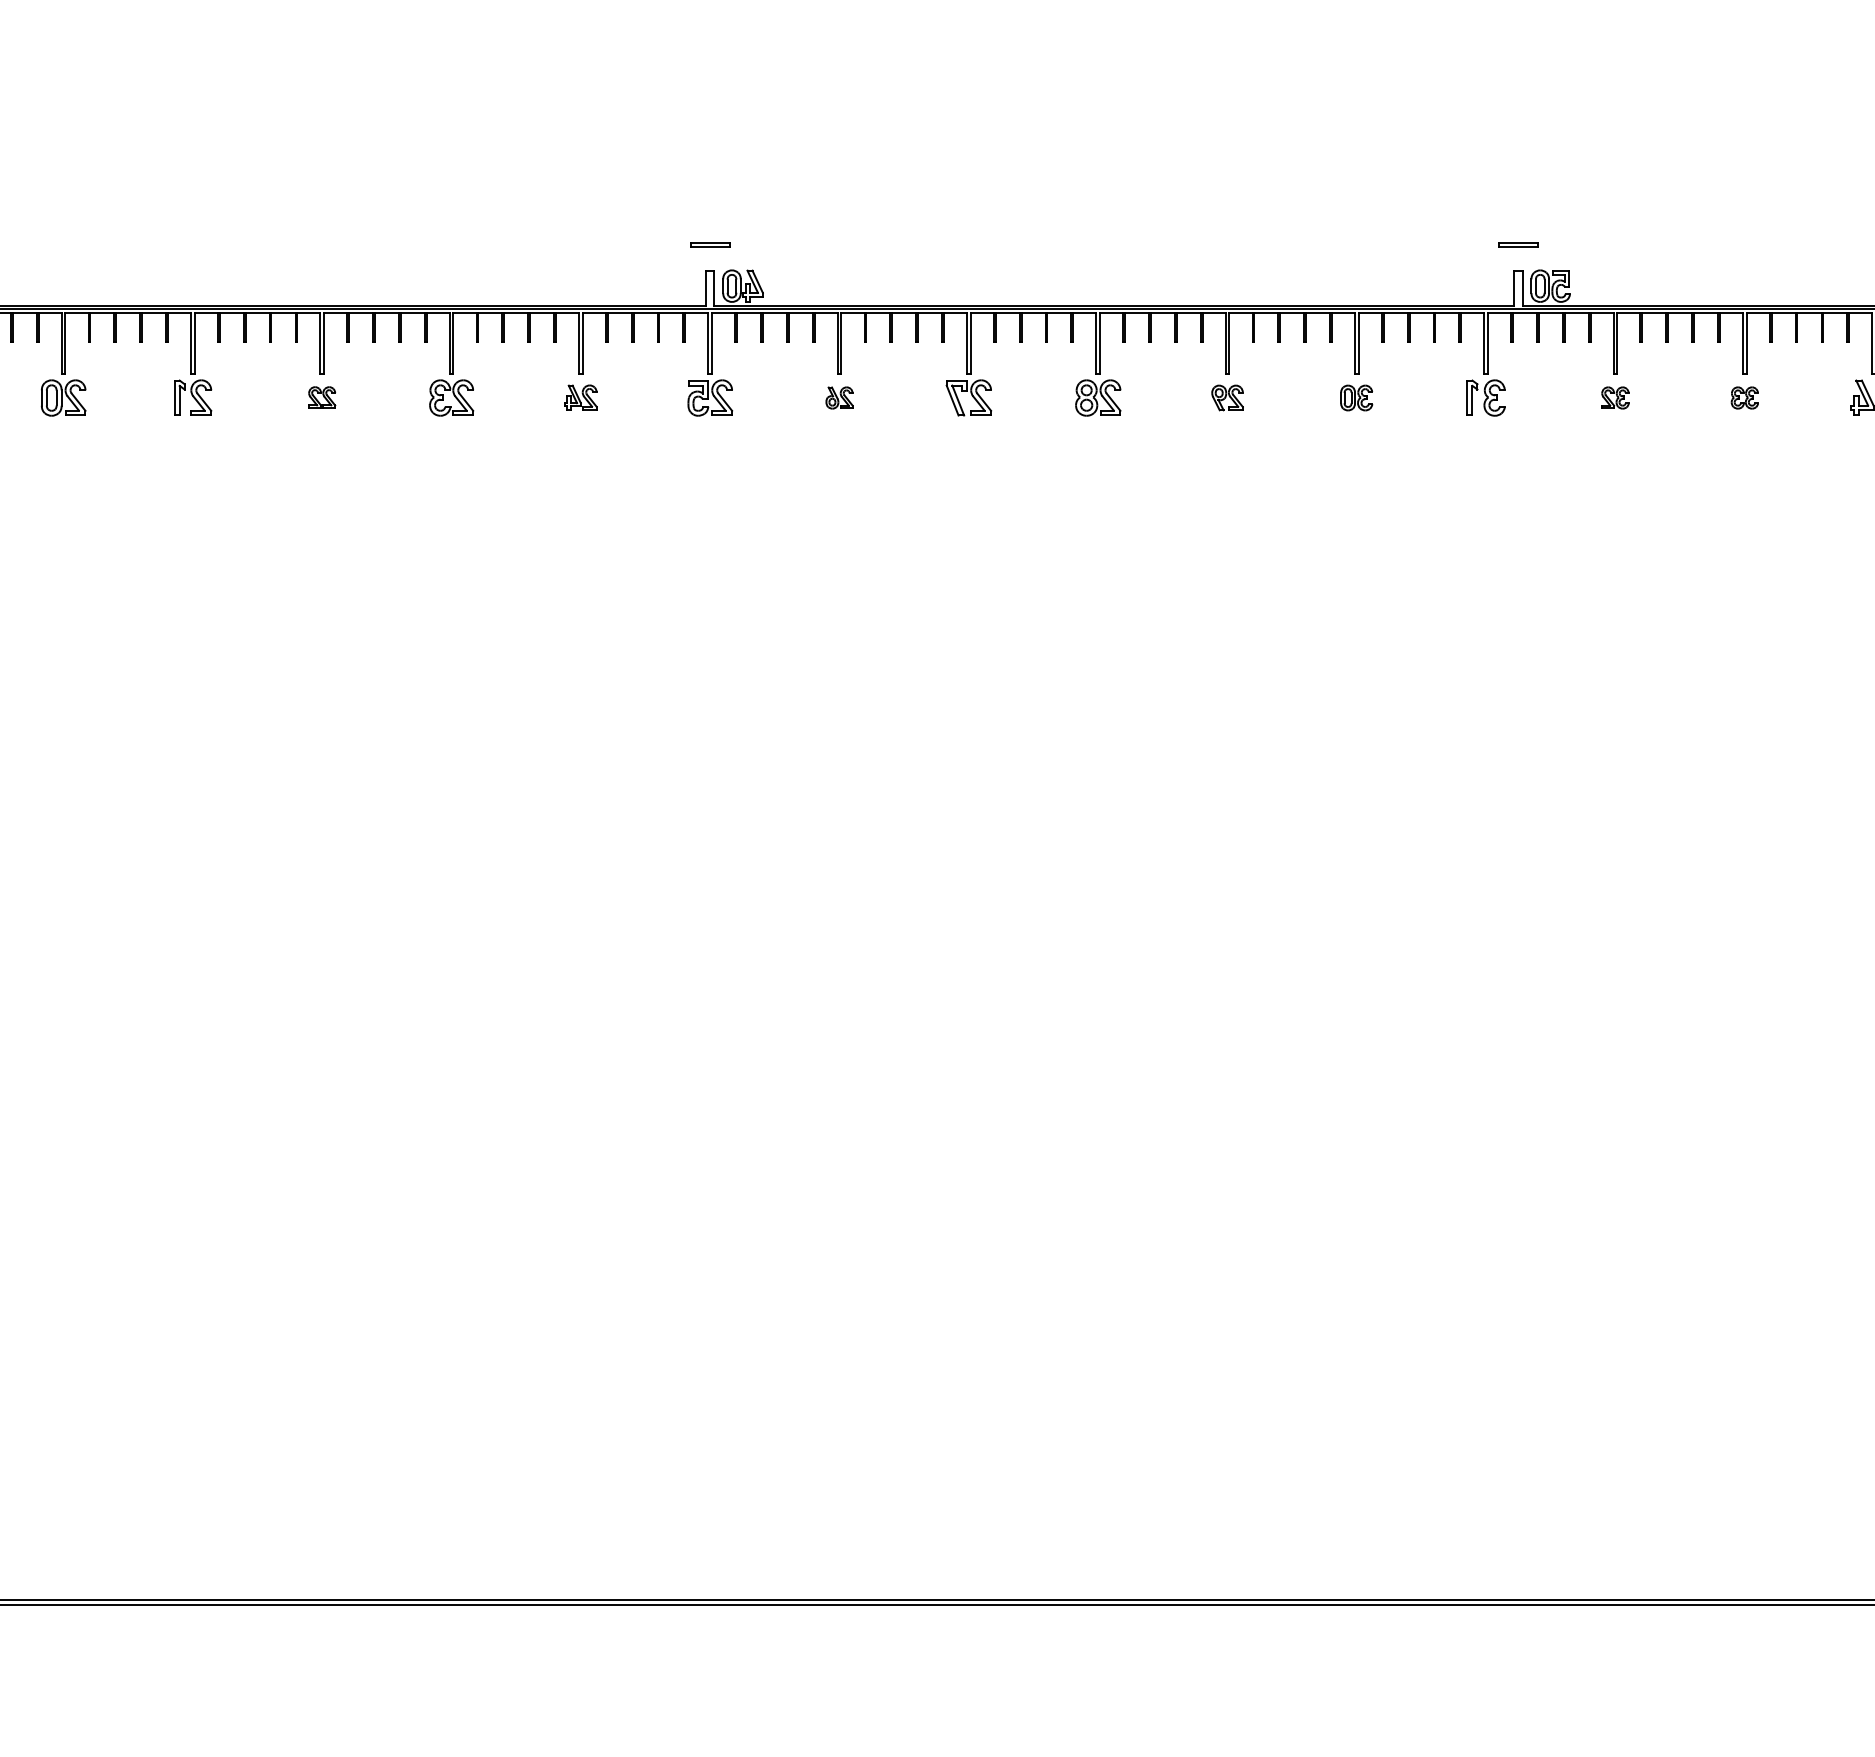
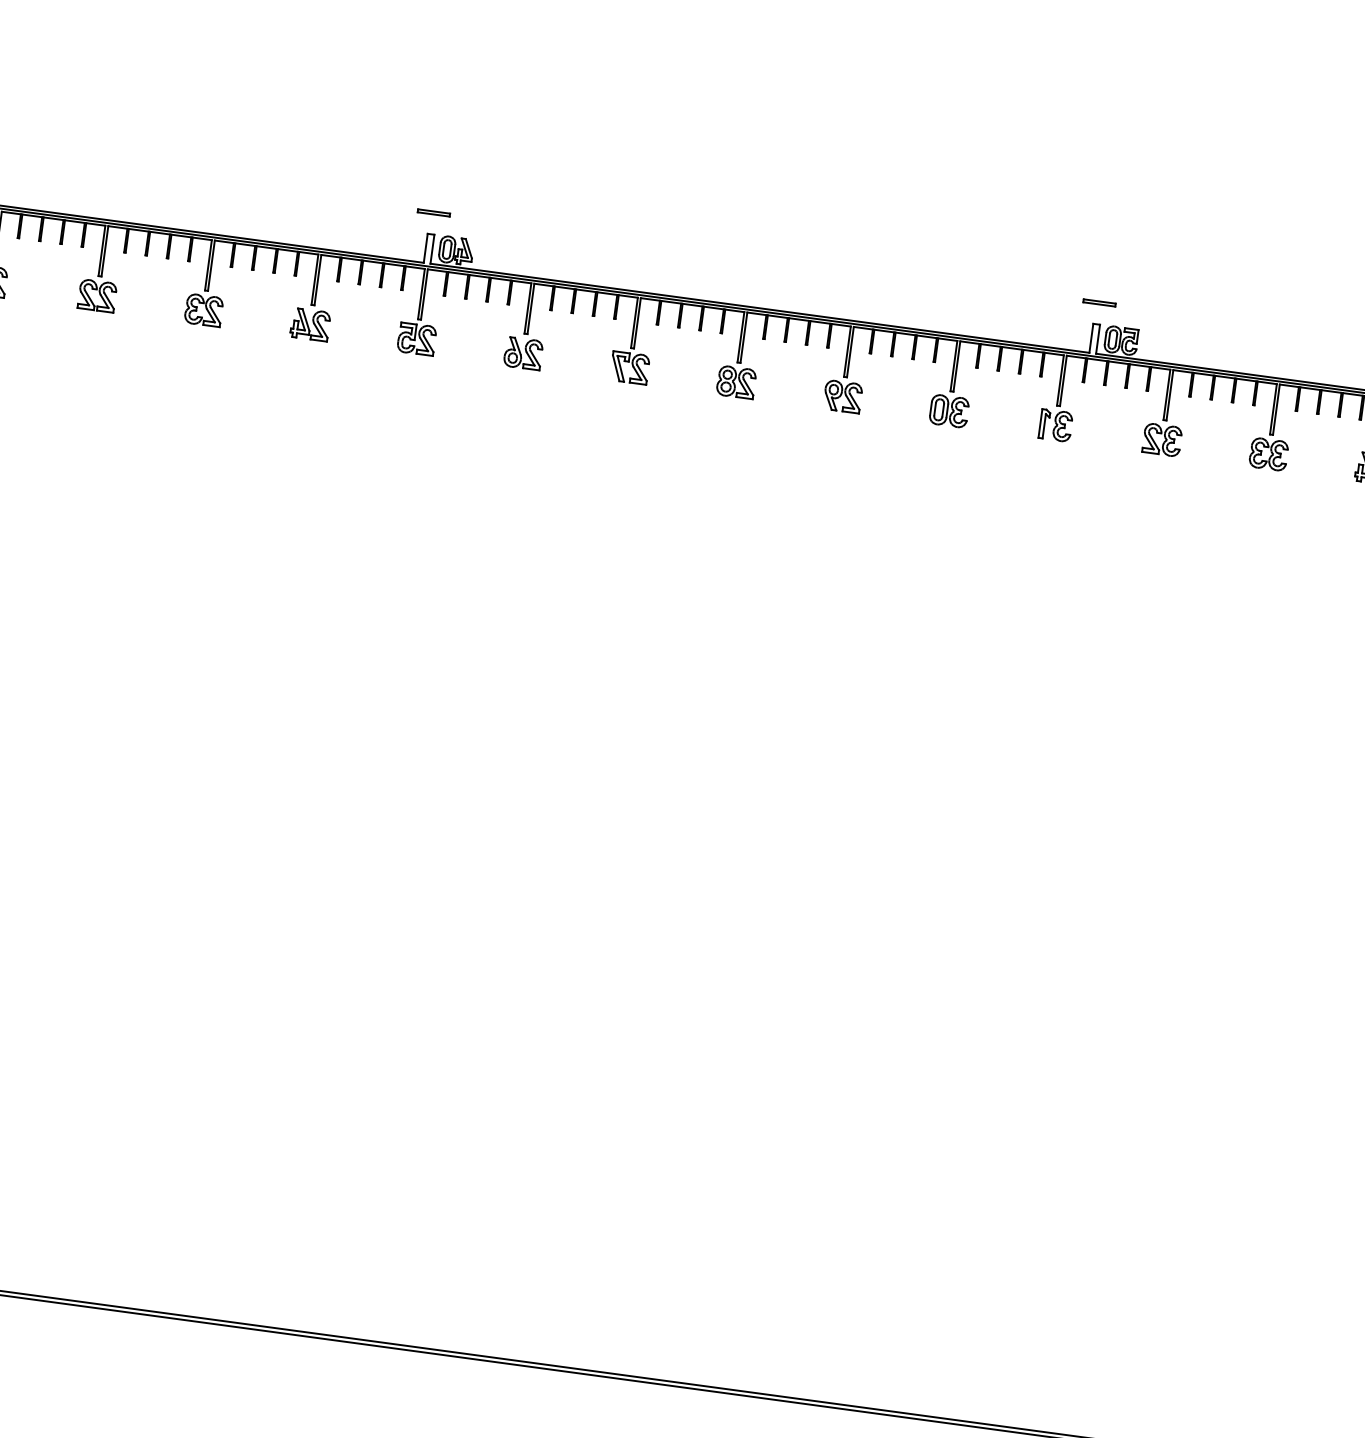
part: (321, 397) -> (96, 295), size x1.67
part: (580, 397) -> (310, 324), size x1.43
part: (839, 397) -> (523, 353), size x1.67
part: (1227, 397) -> (842, 396), size x1.43
part: (1356, 397) -> (949, 410), size x1.43
part: (1615, 397) -> (1162, 439), size x1.67
part: (1744, 397) -> (1268, 453), size x1.67

